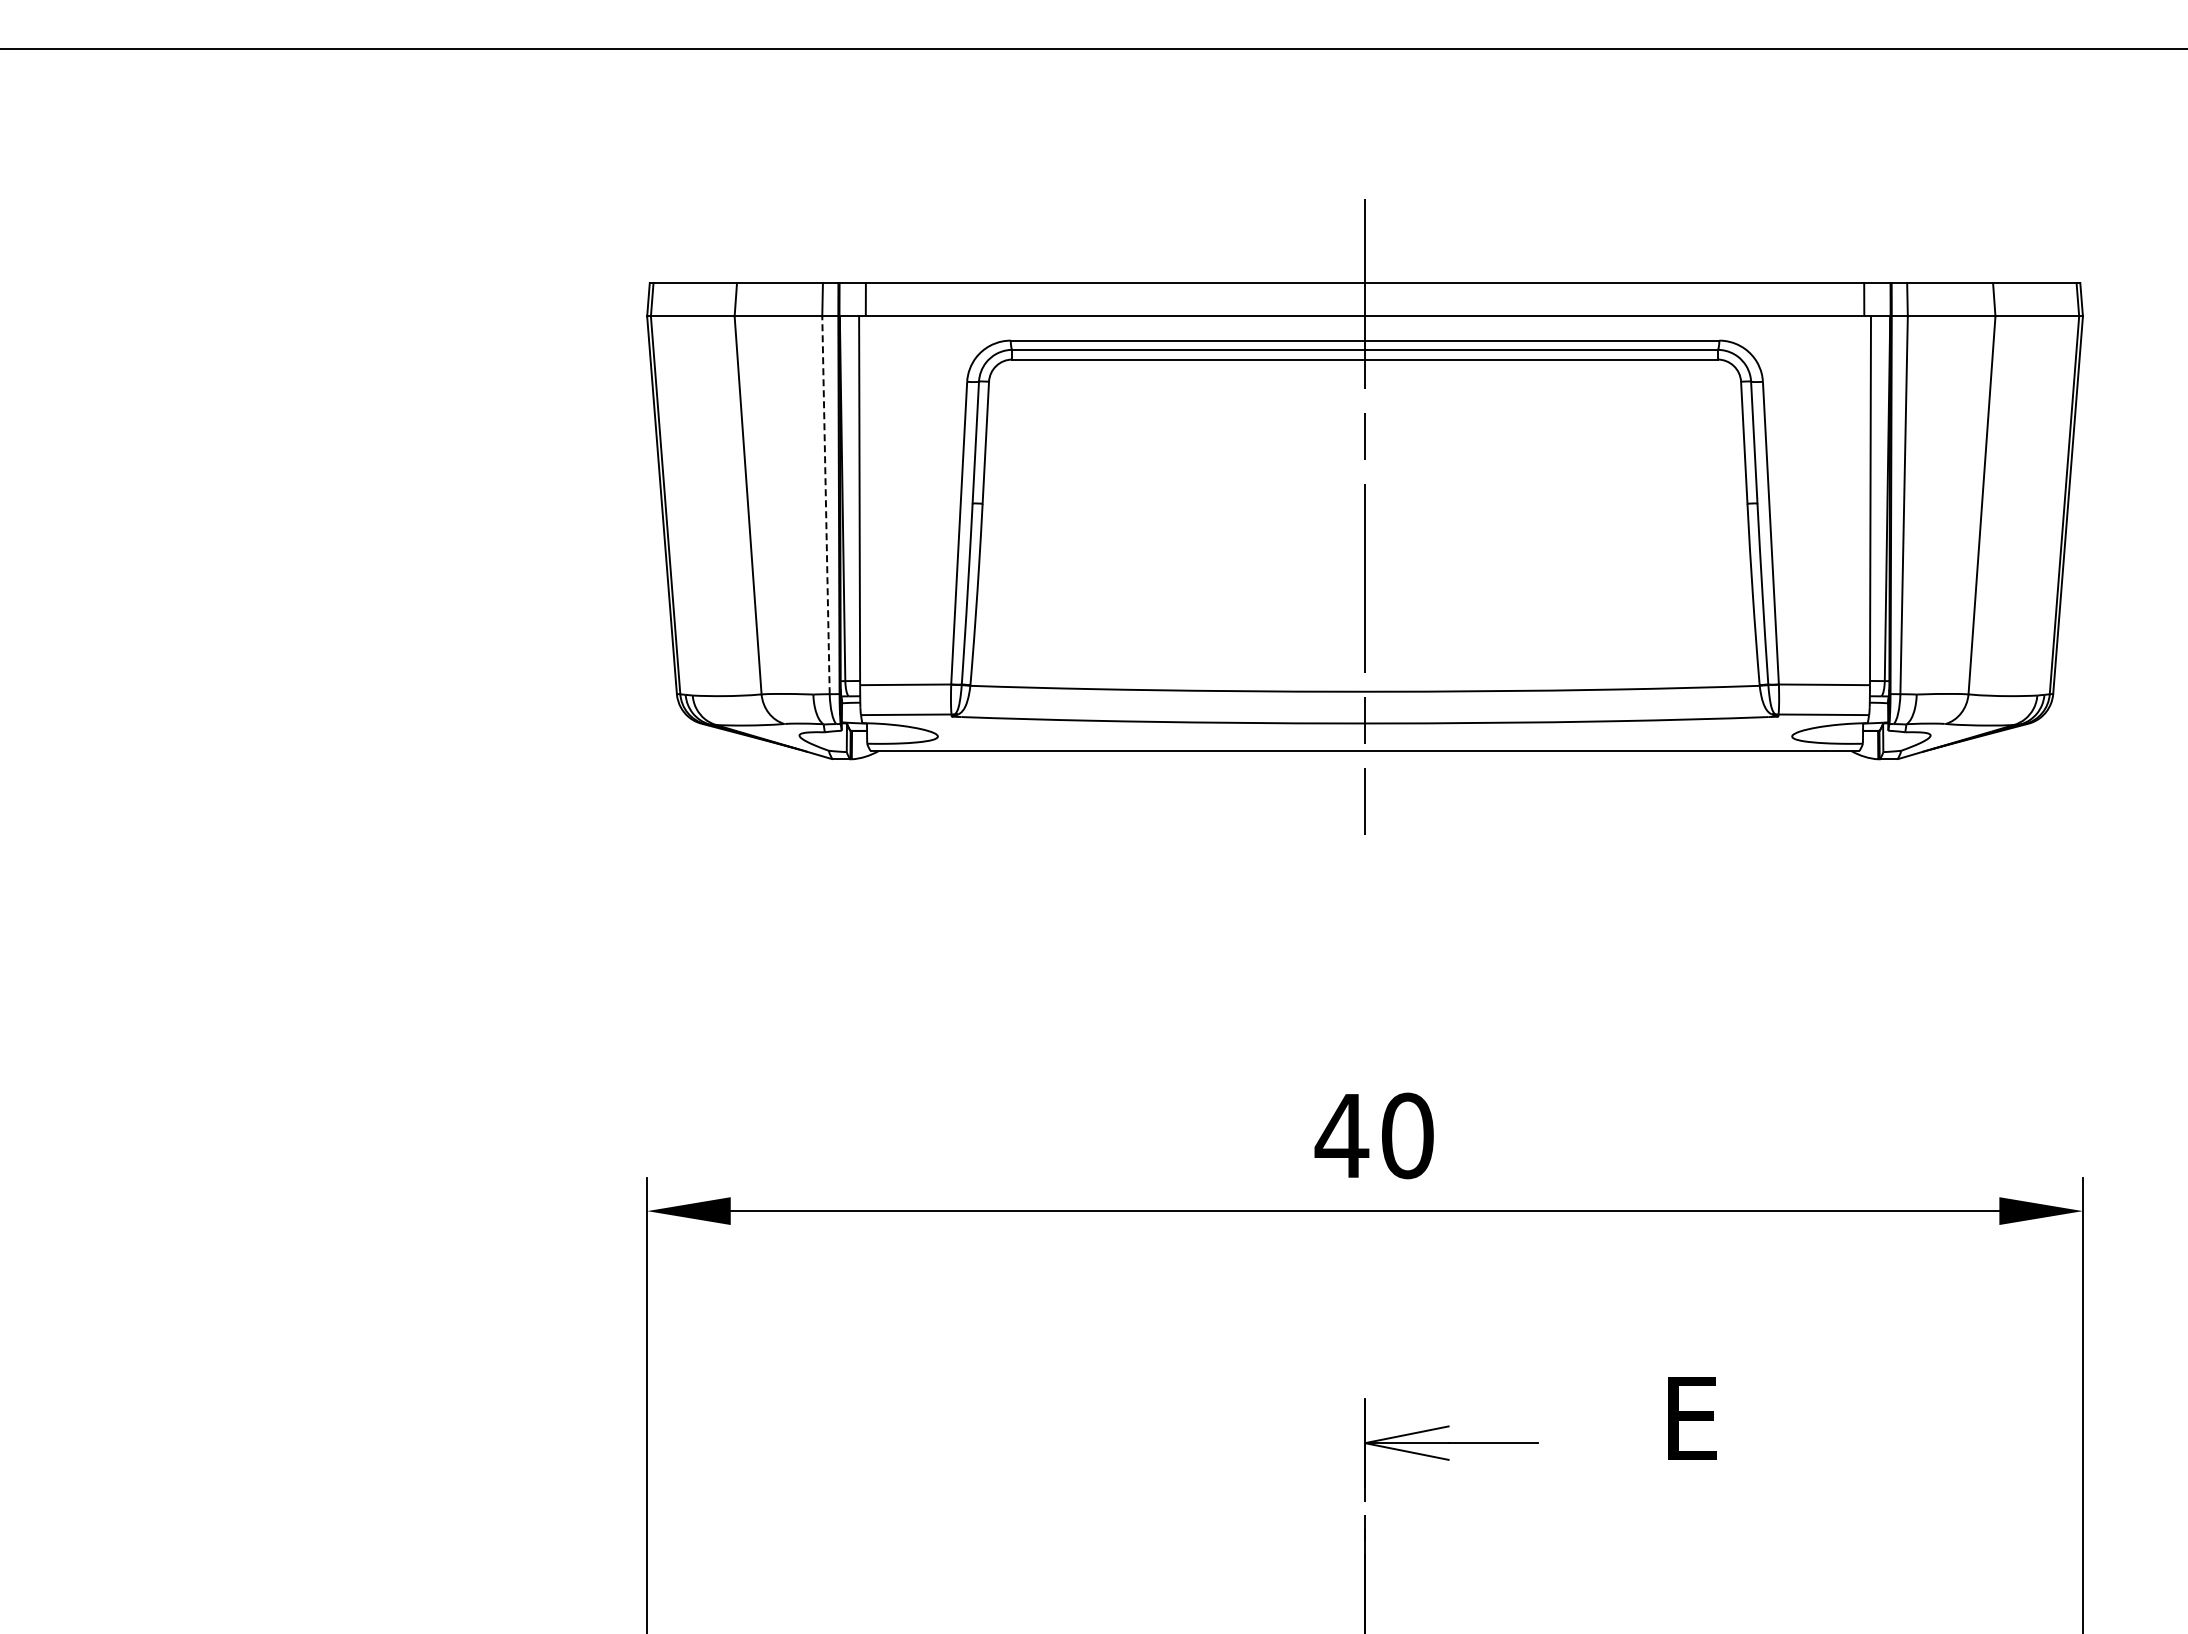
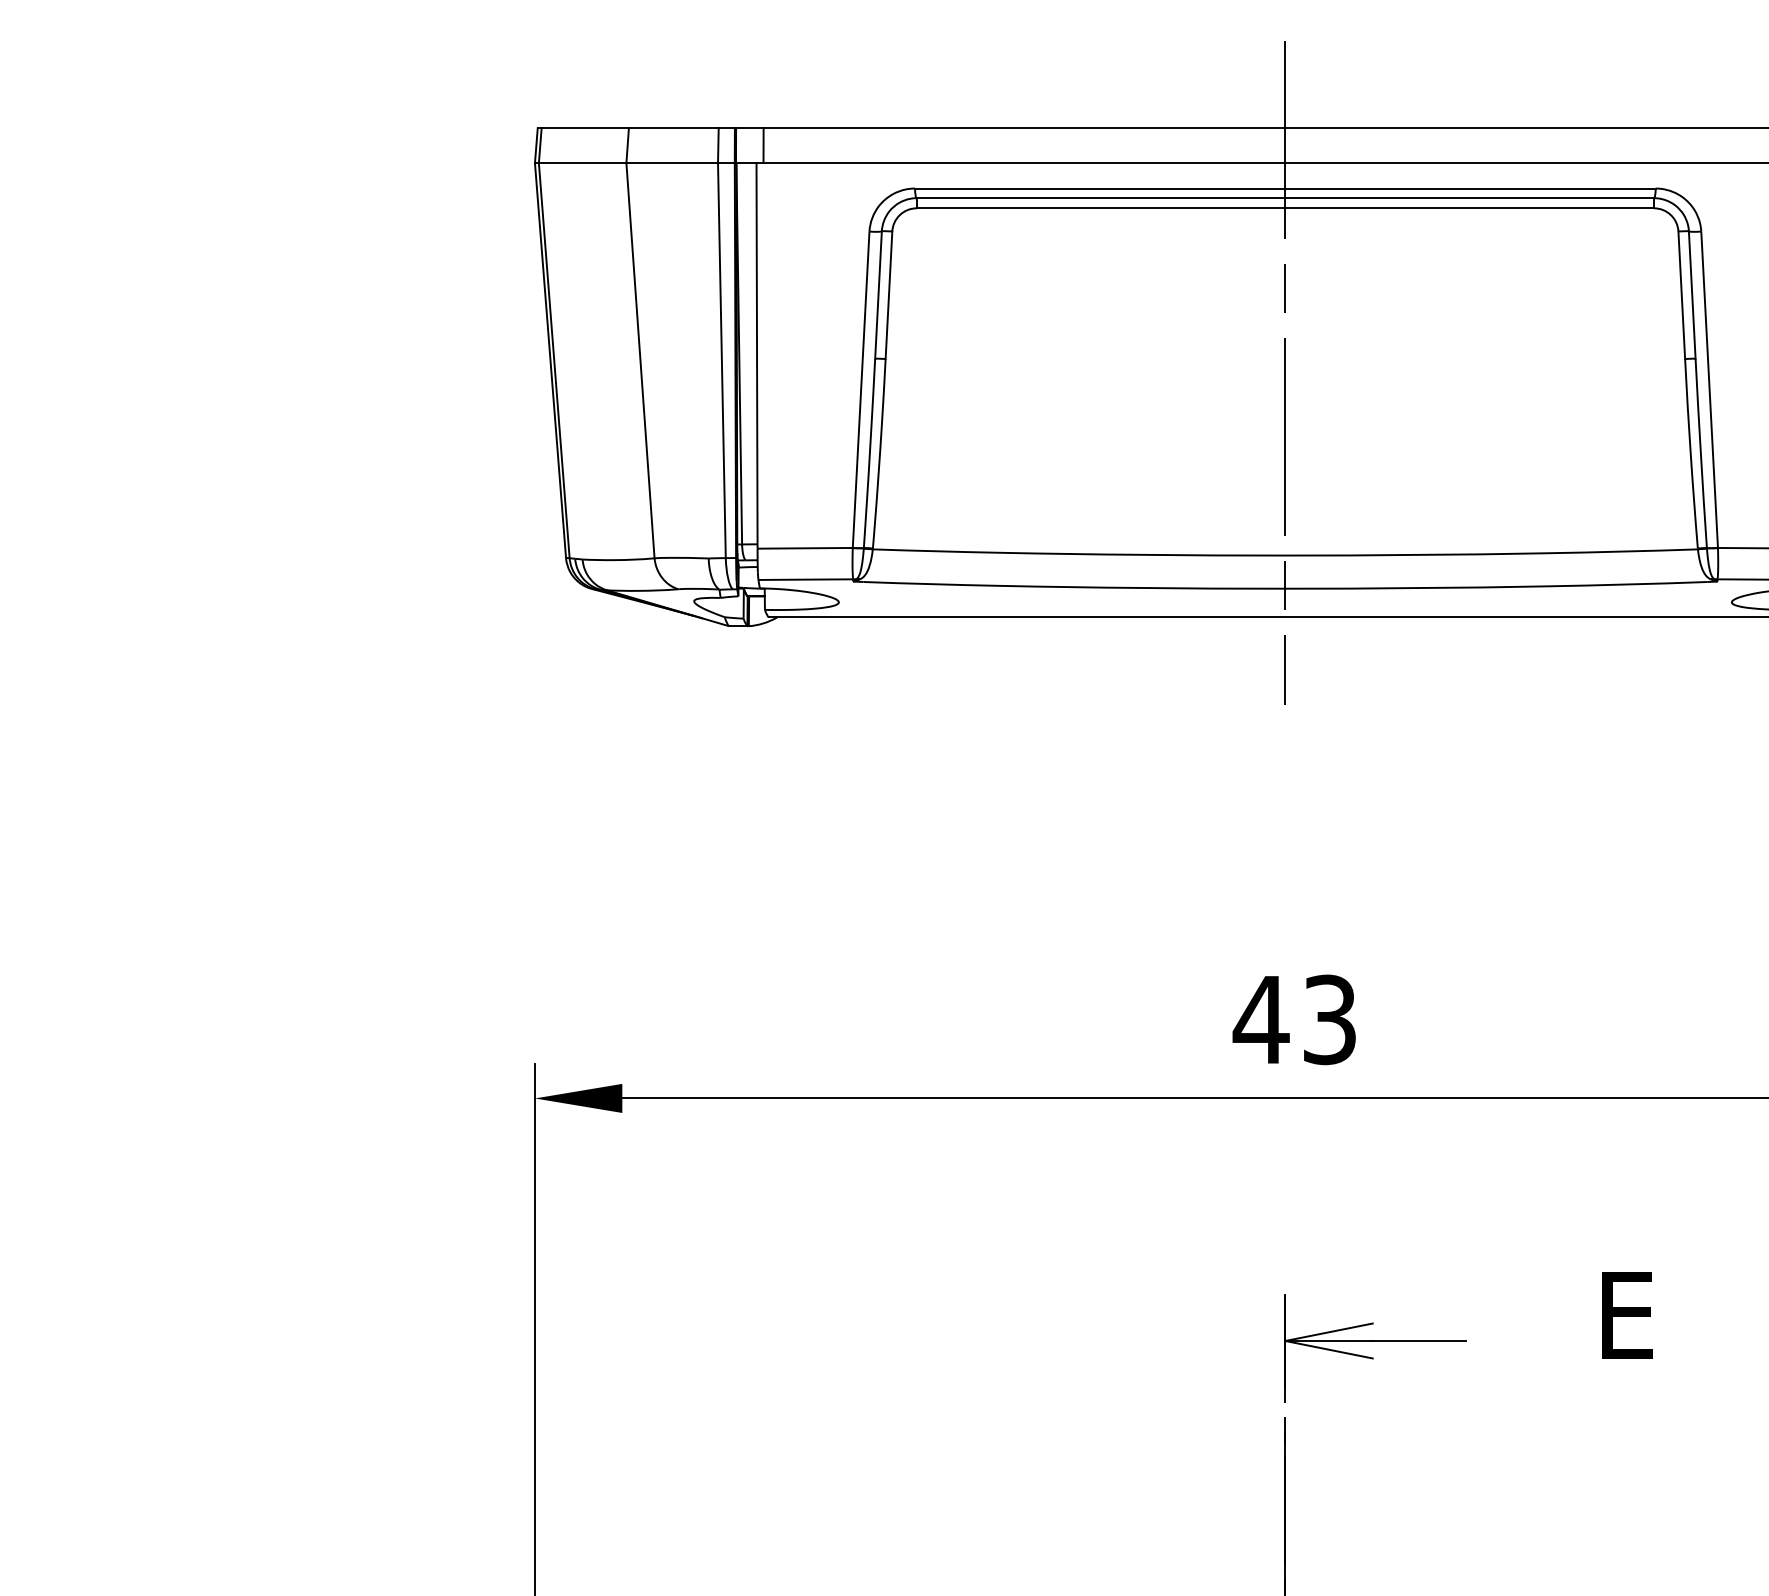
line: (826, 505) -> (722, 360), dashed -> solid
text: (1407, 1135) -> (1329, 1019), 40 -> 43

